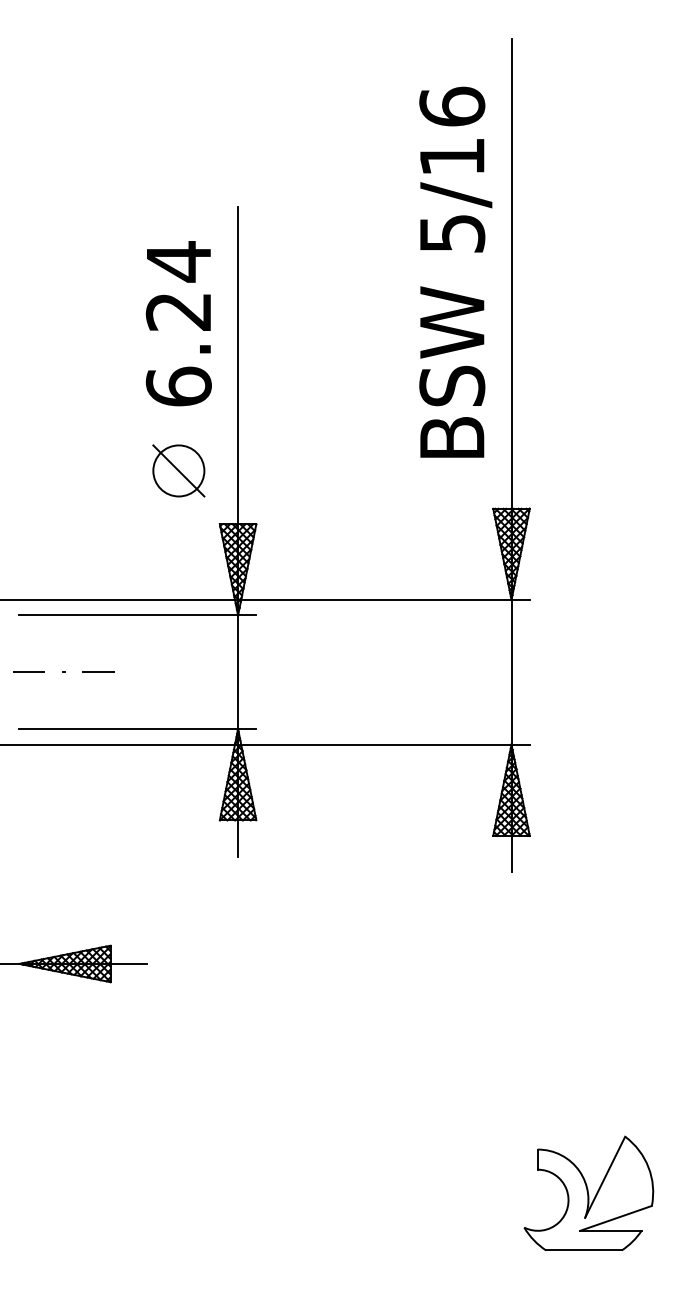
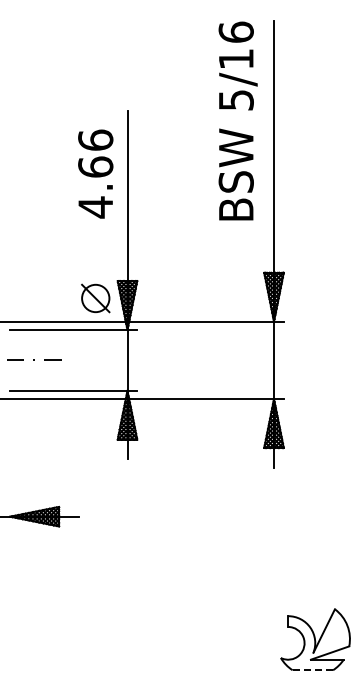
text: (454, 271) -> (237, 120), moved
text: (178, 323) -> (95, 173), 6.24 -> 4.66
part: (178, 470) -> (95, 298), moved
line: (585, 1250) -> (313, 670), solid -> dashed

